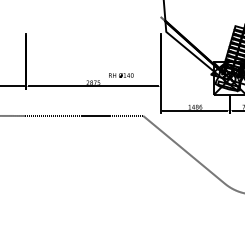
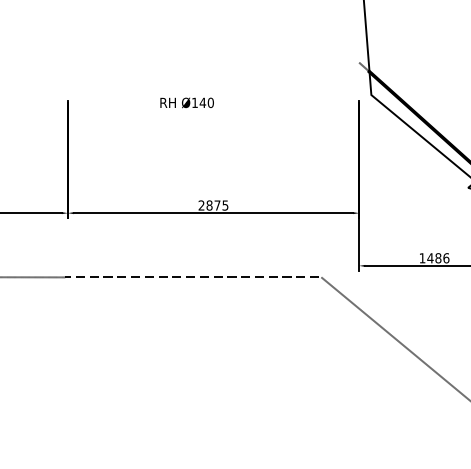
text: (121, 75) -> (187, 102), moved

